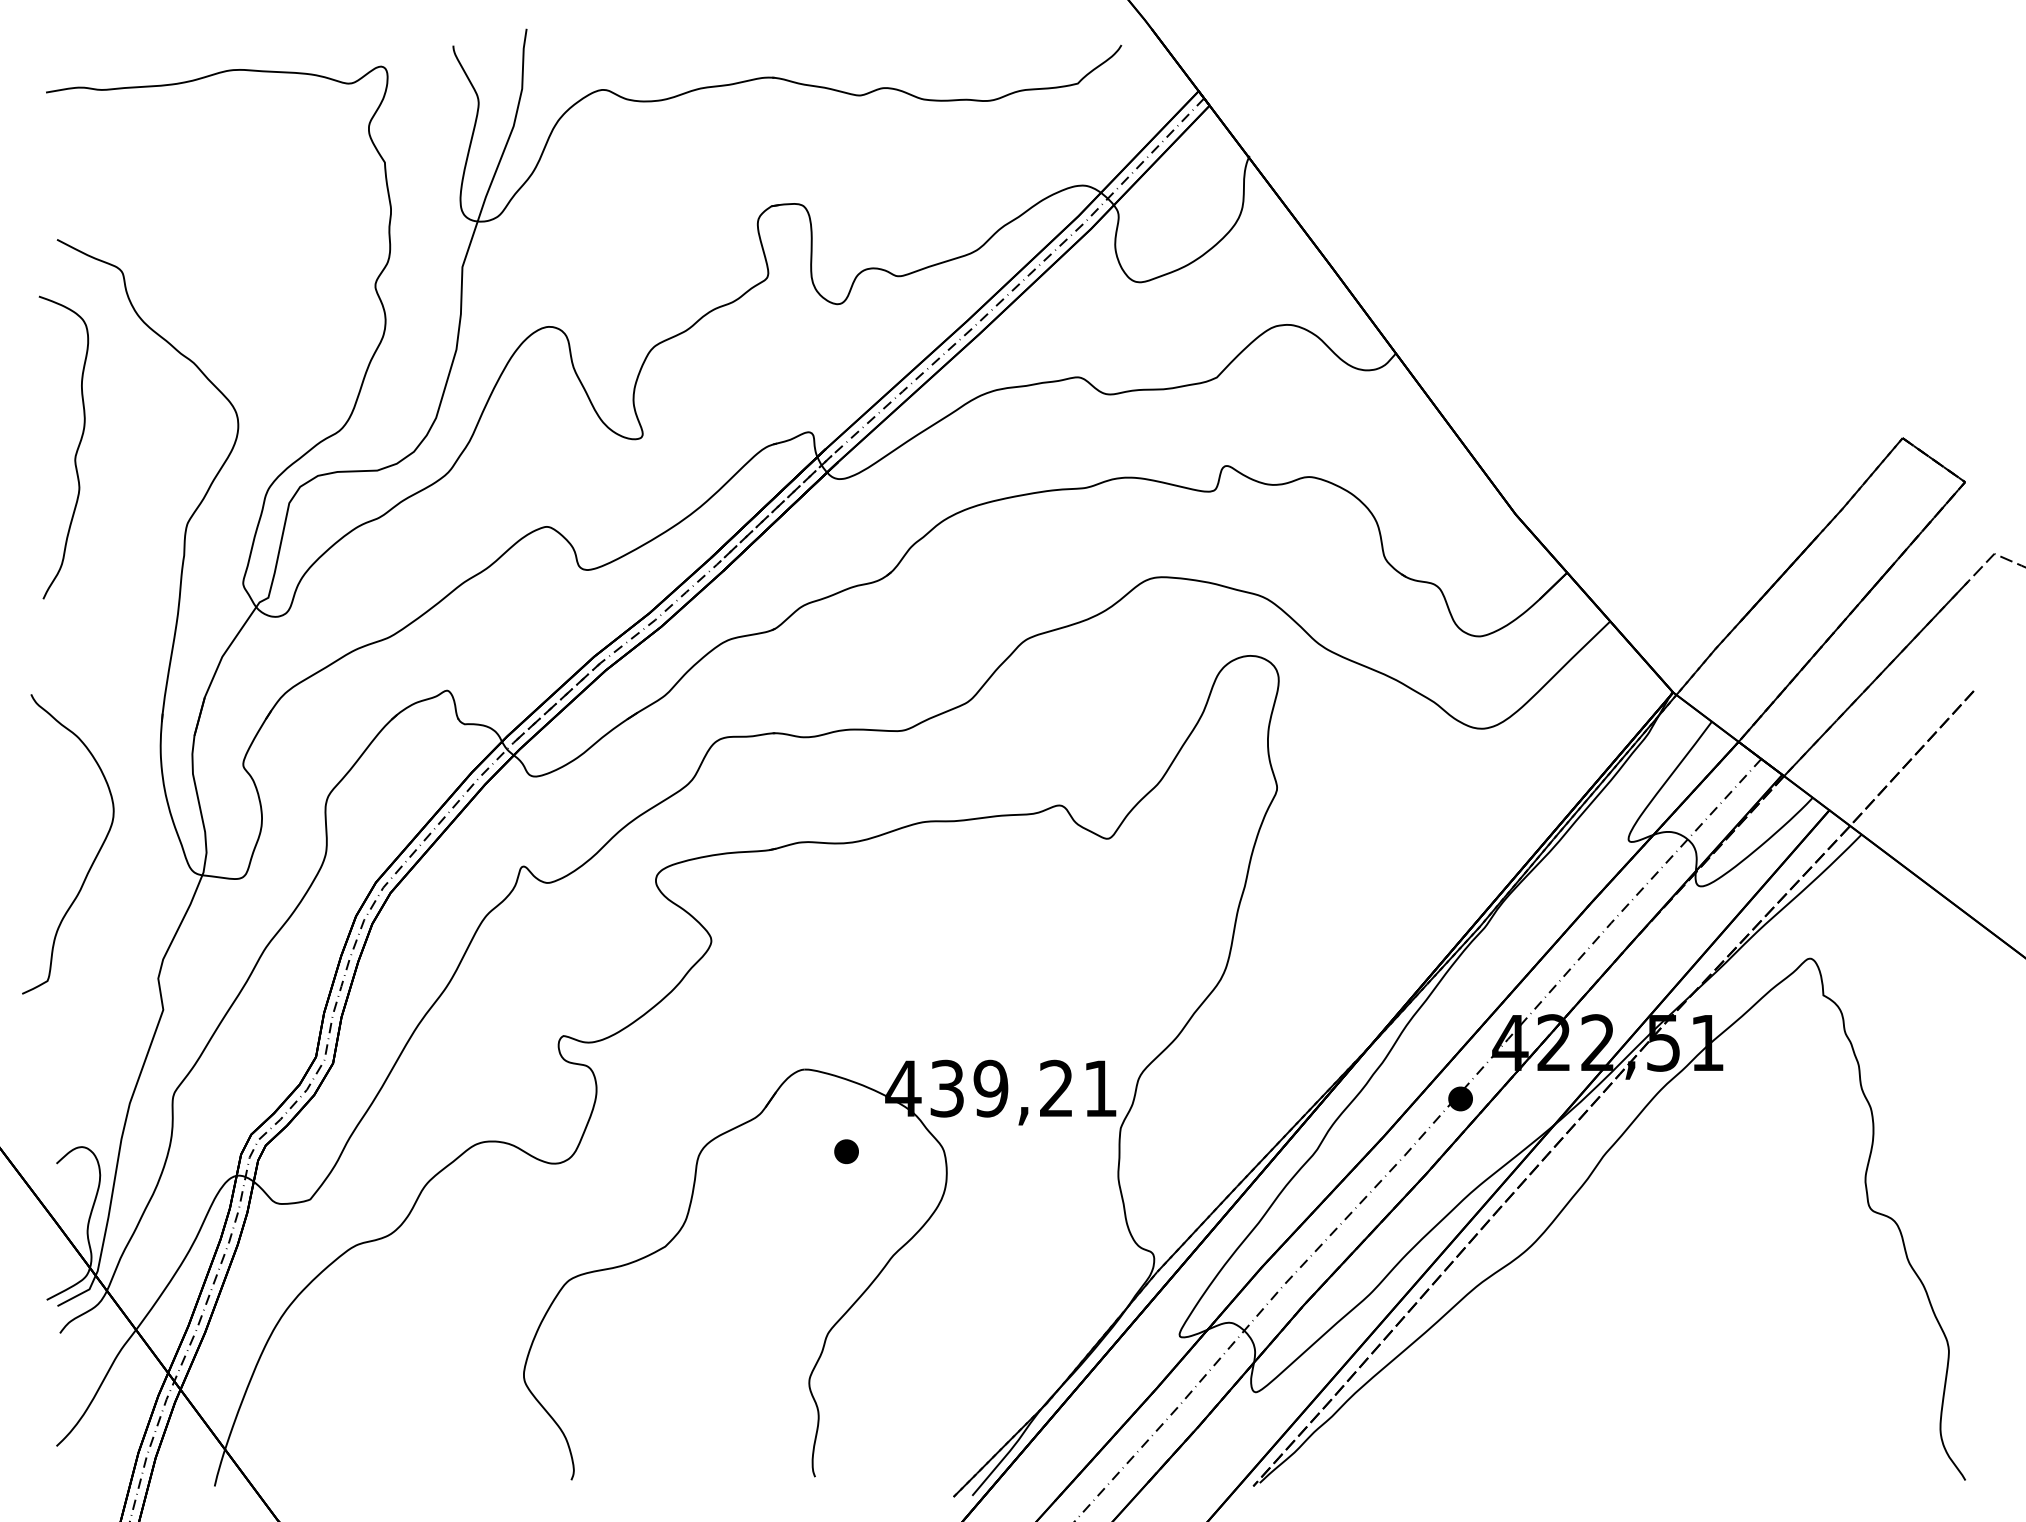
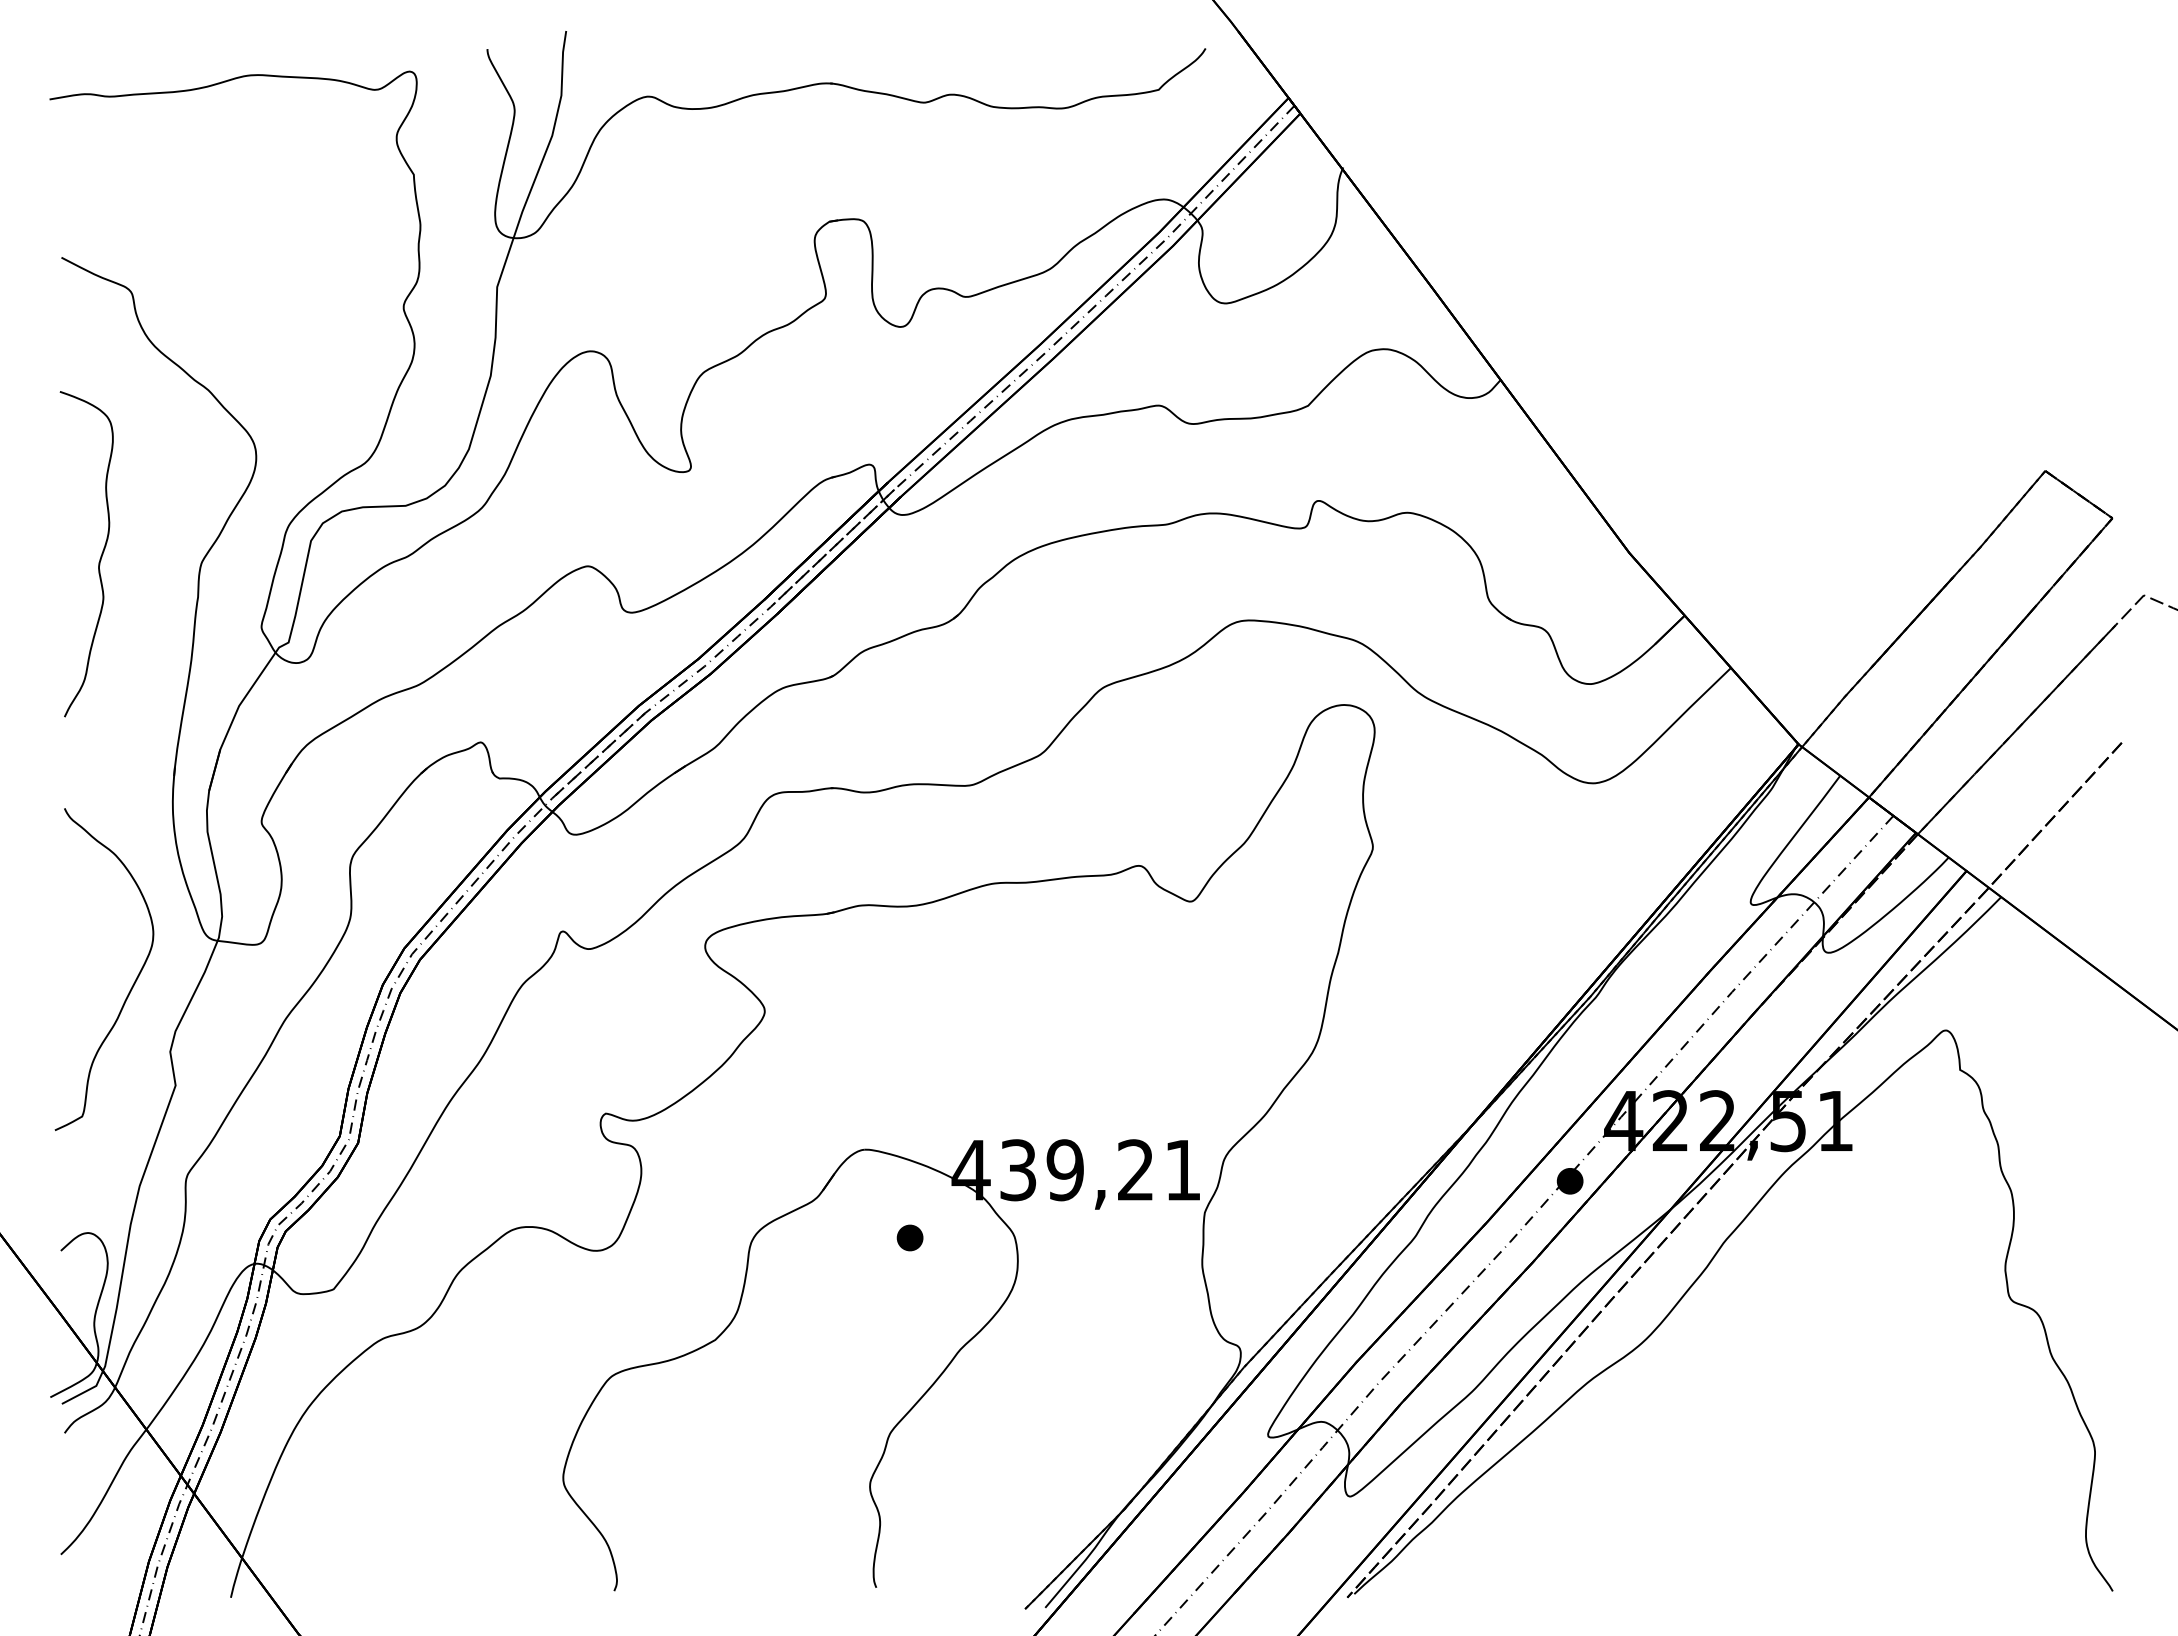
curve: (75, 452) -> (99, 559), moved
curve: (93, 860) -> (131, 986), moved

